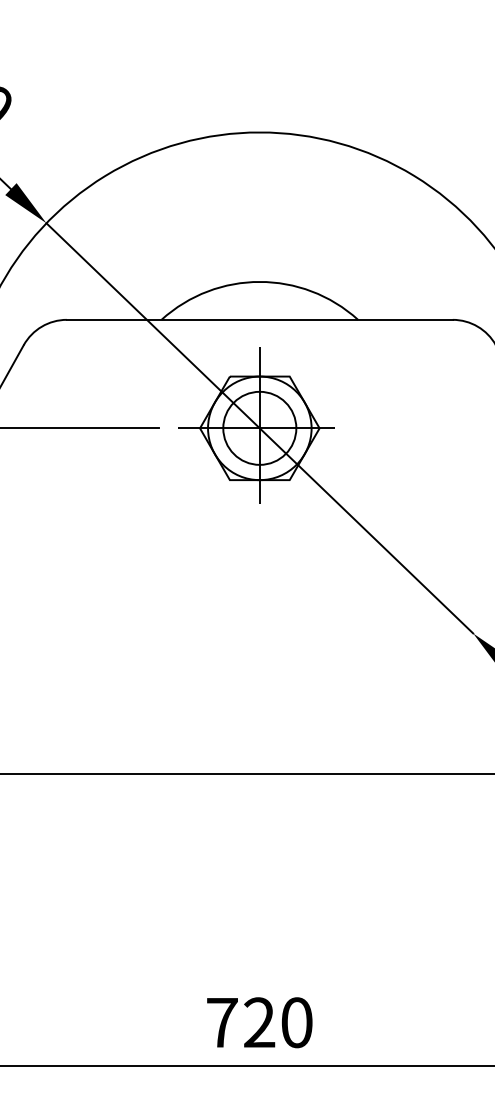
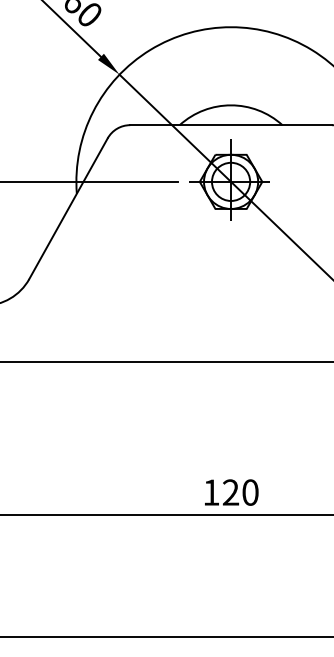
text: (222, 1022) -> (211, 492), 720 -> 120

